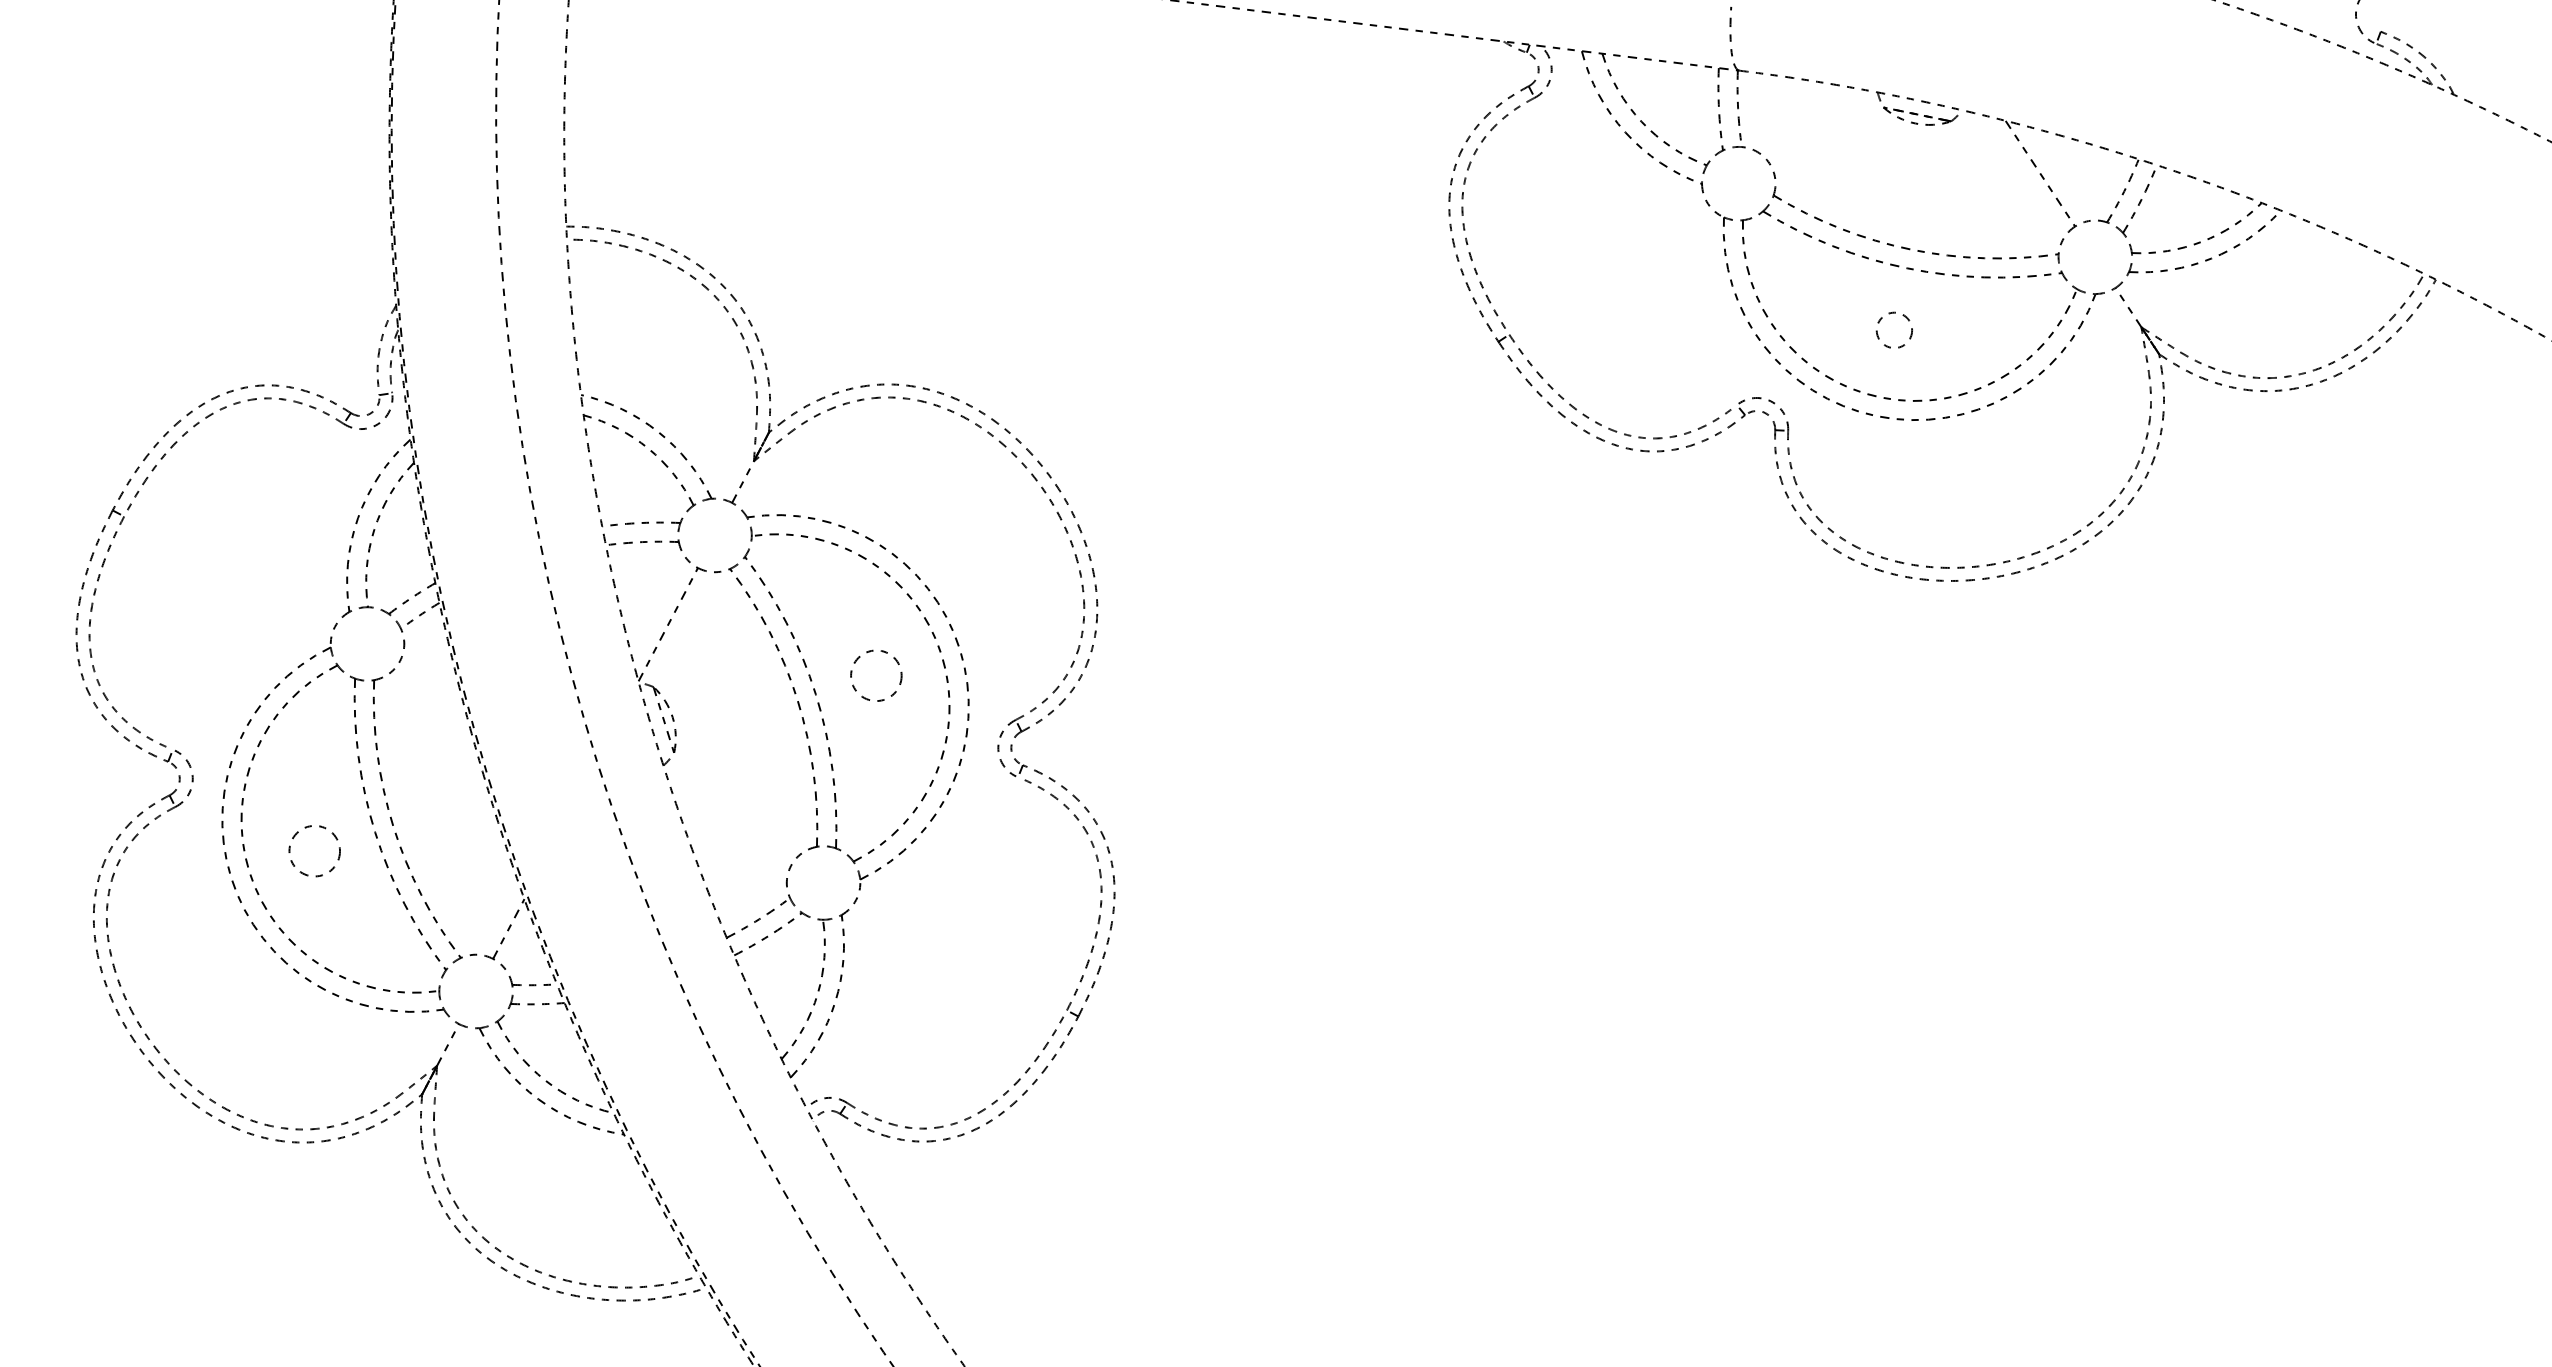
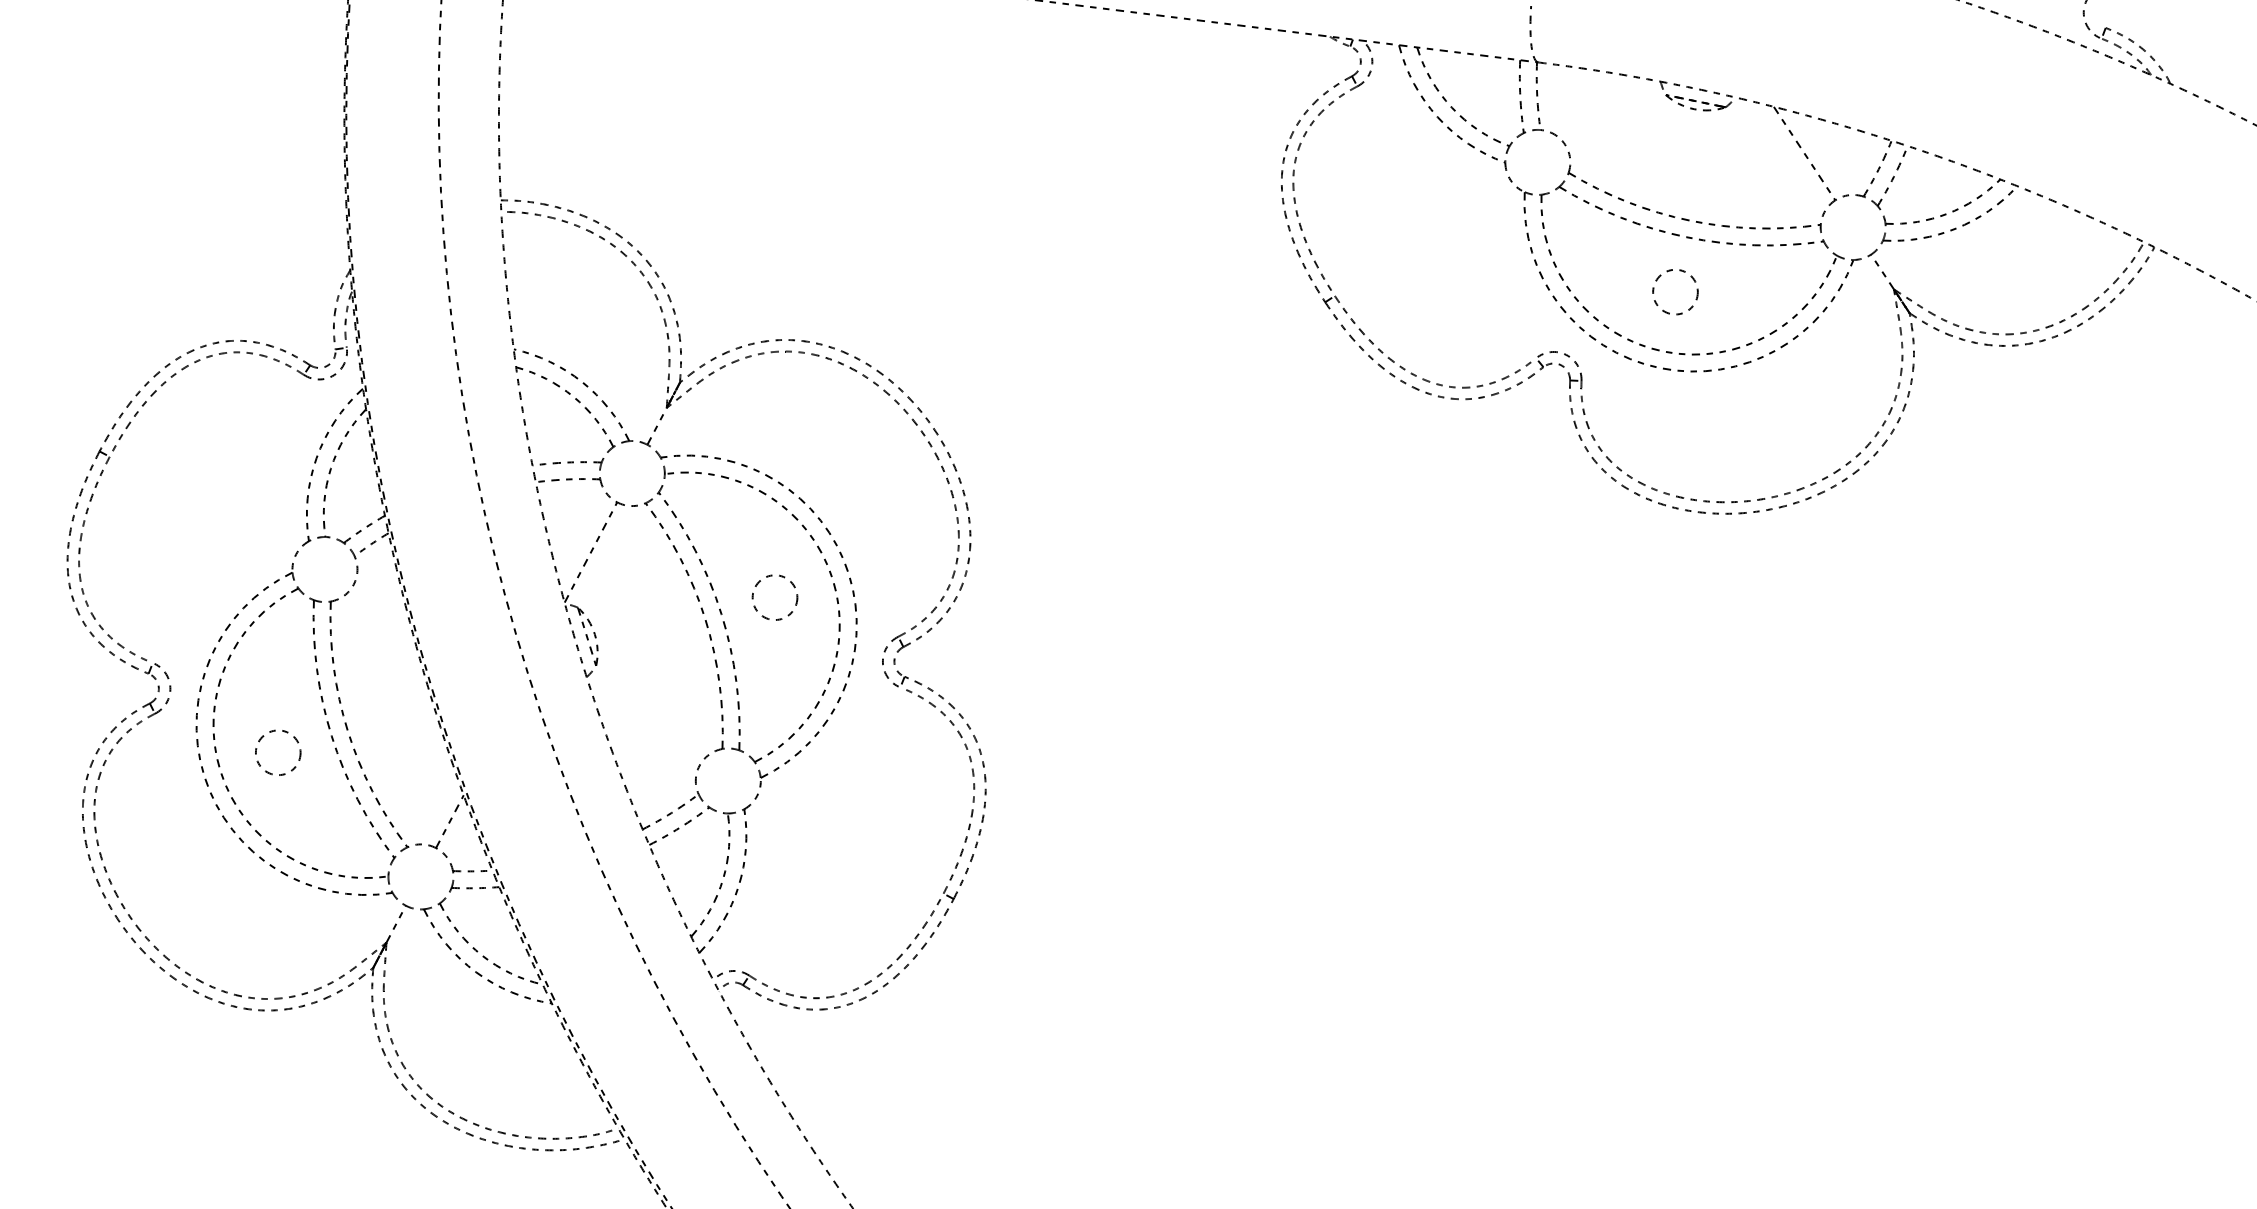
circle: (1894, 330) -> (1675, 292), size x1.43

